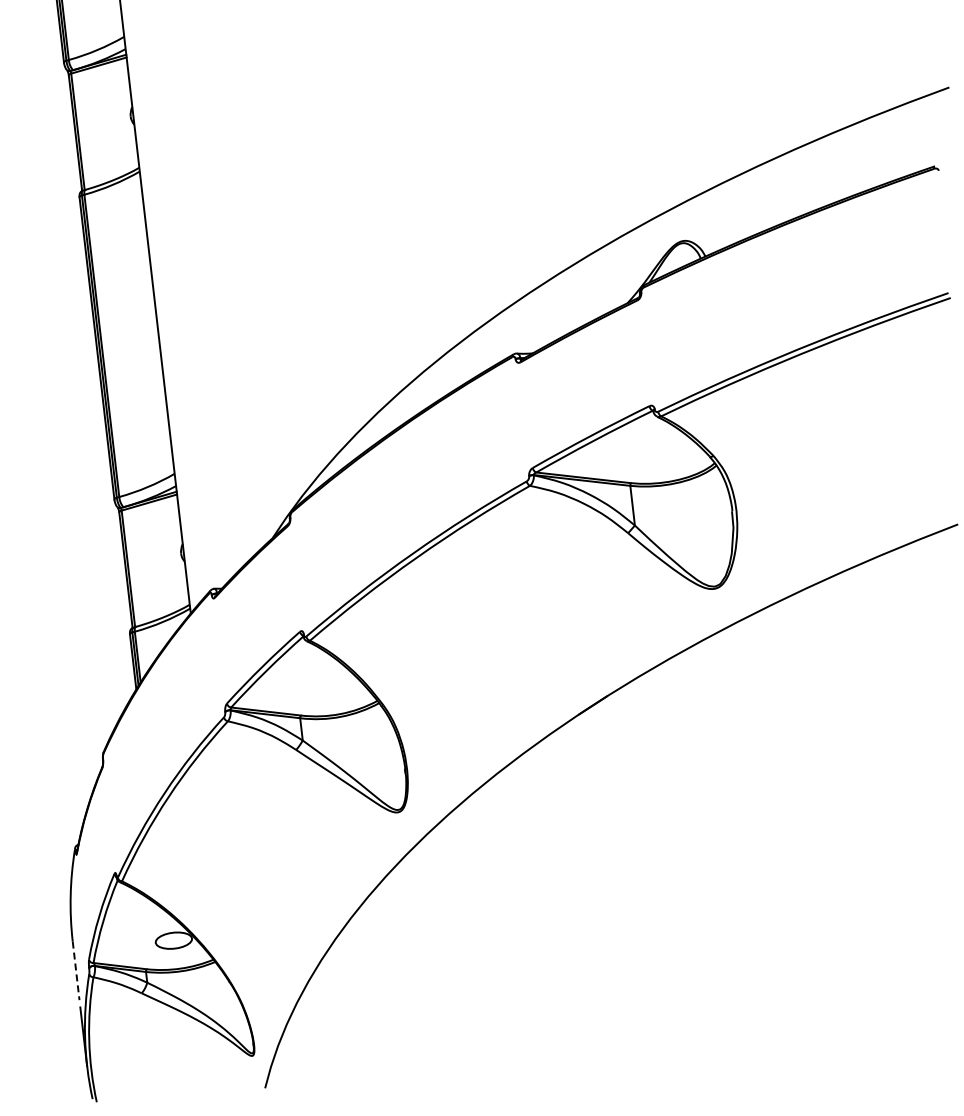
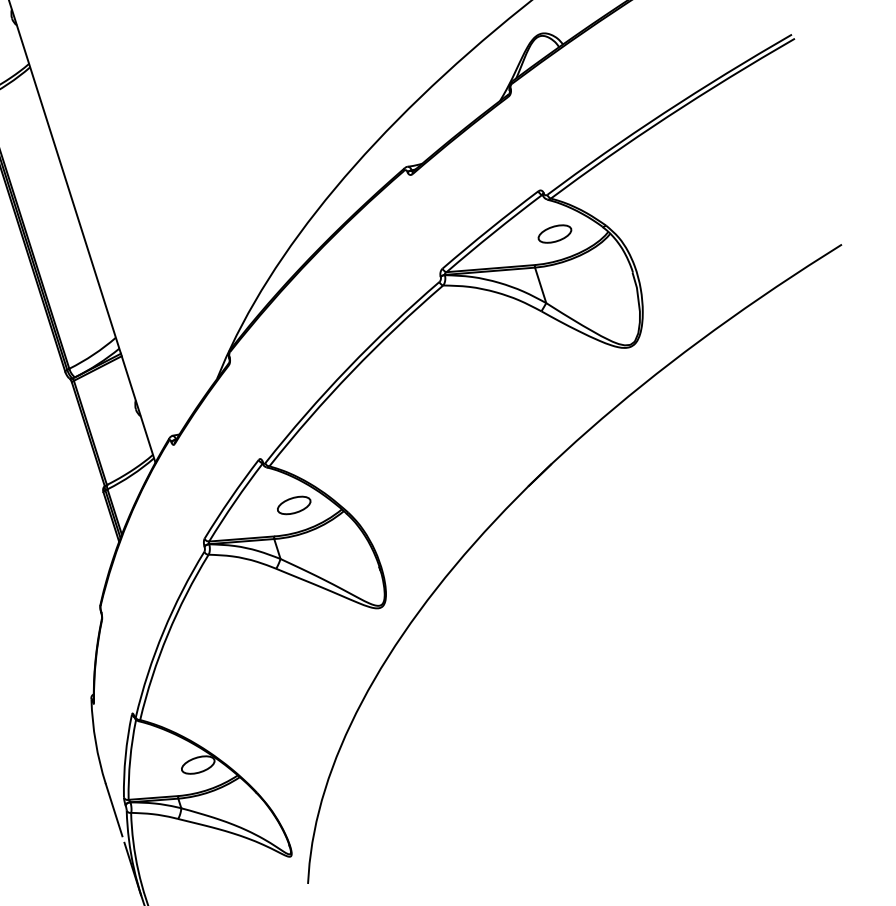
part: (658, 454) -> (555, 233), added
part: (328, 686) -> (294, 504), added
line: (76, 971) -> (114, 810), dashed -> solid

